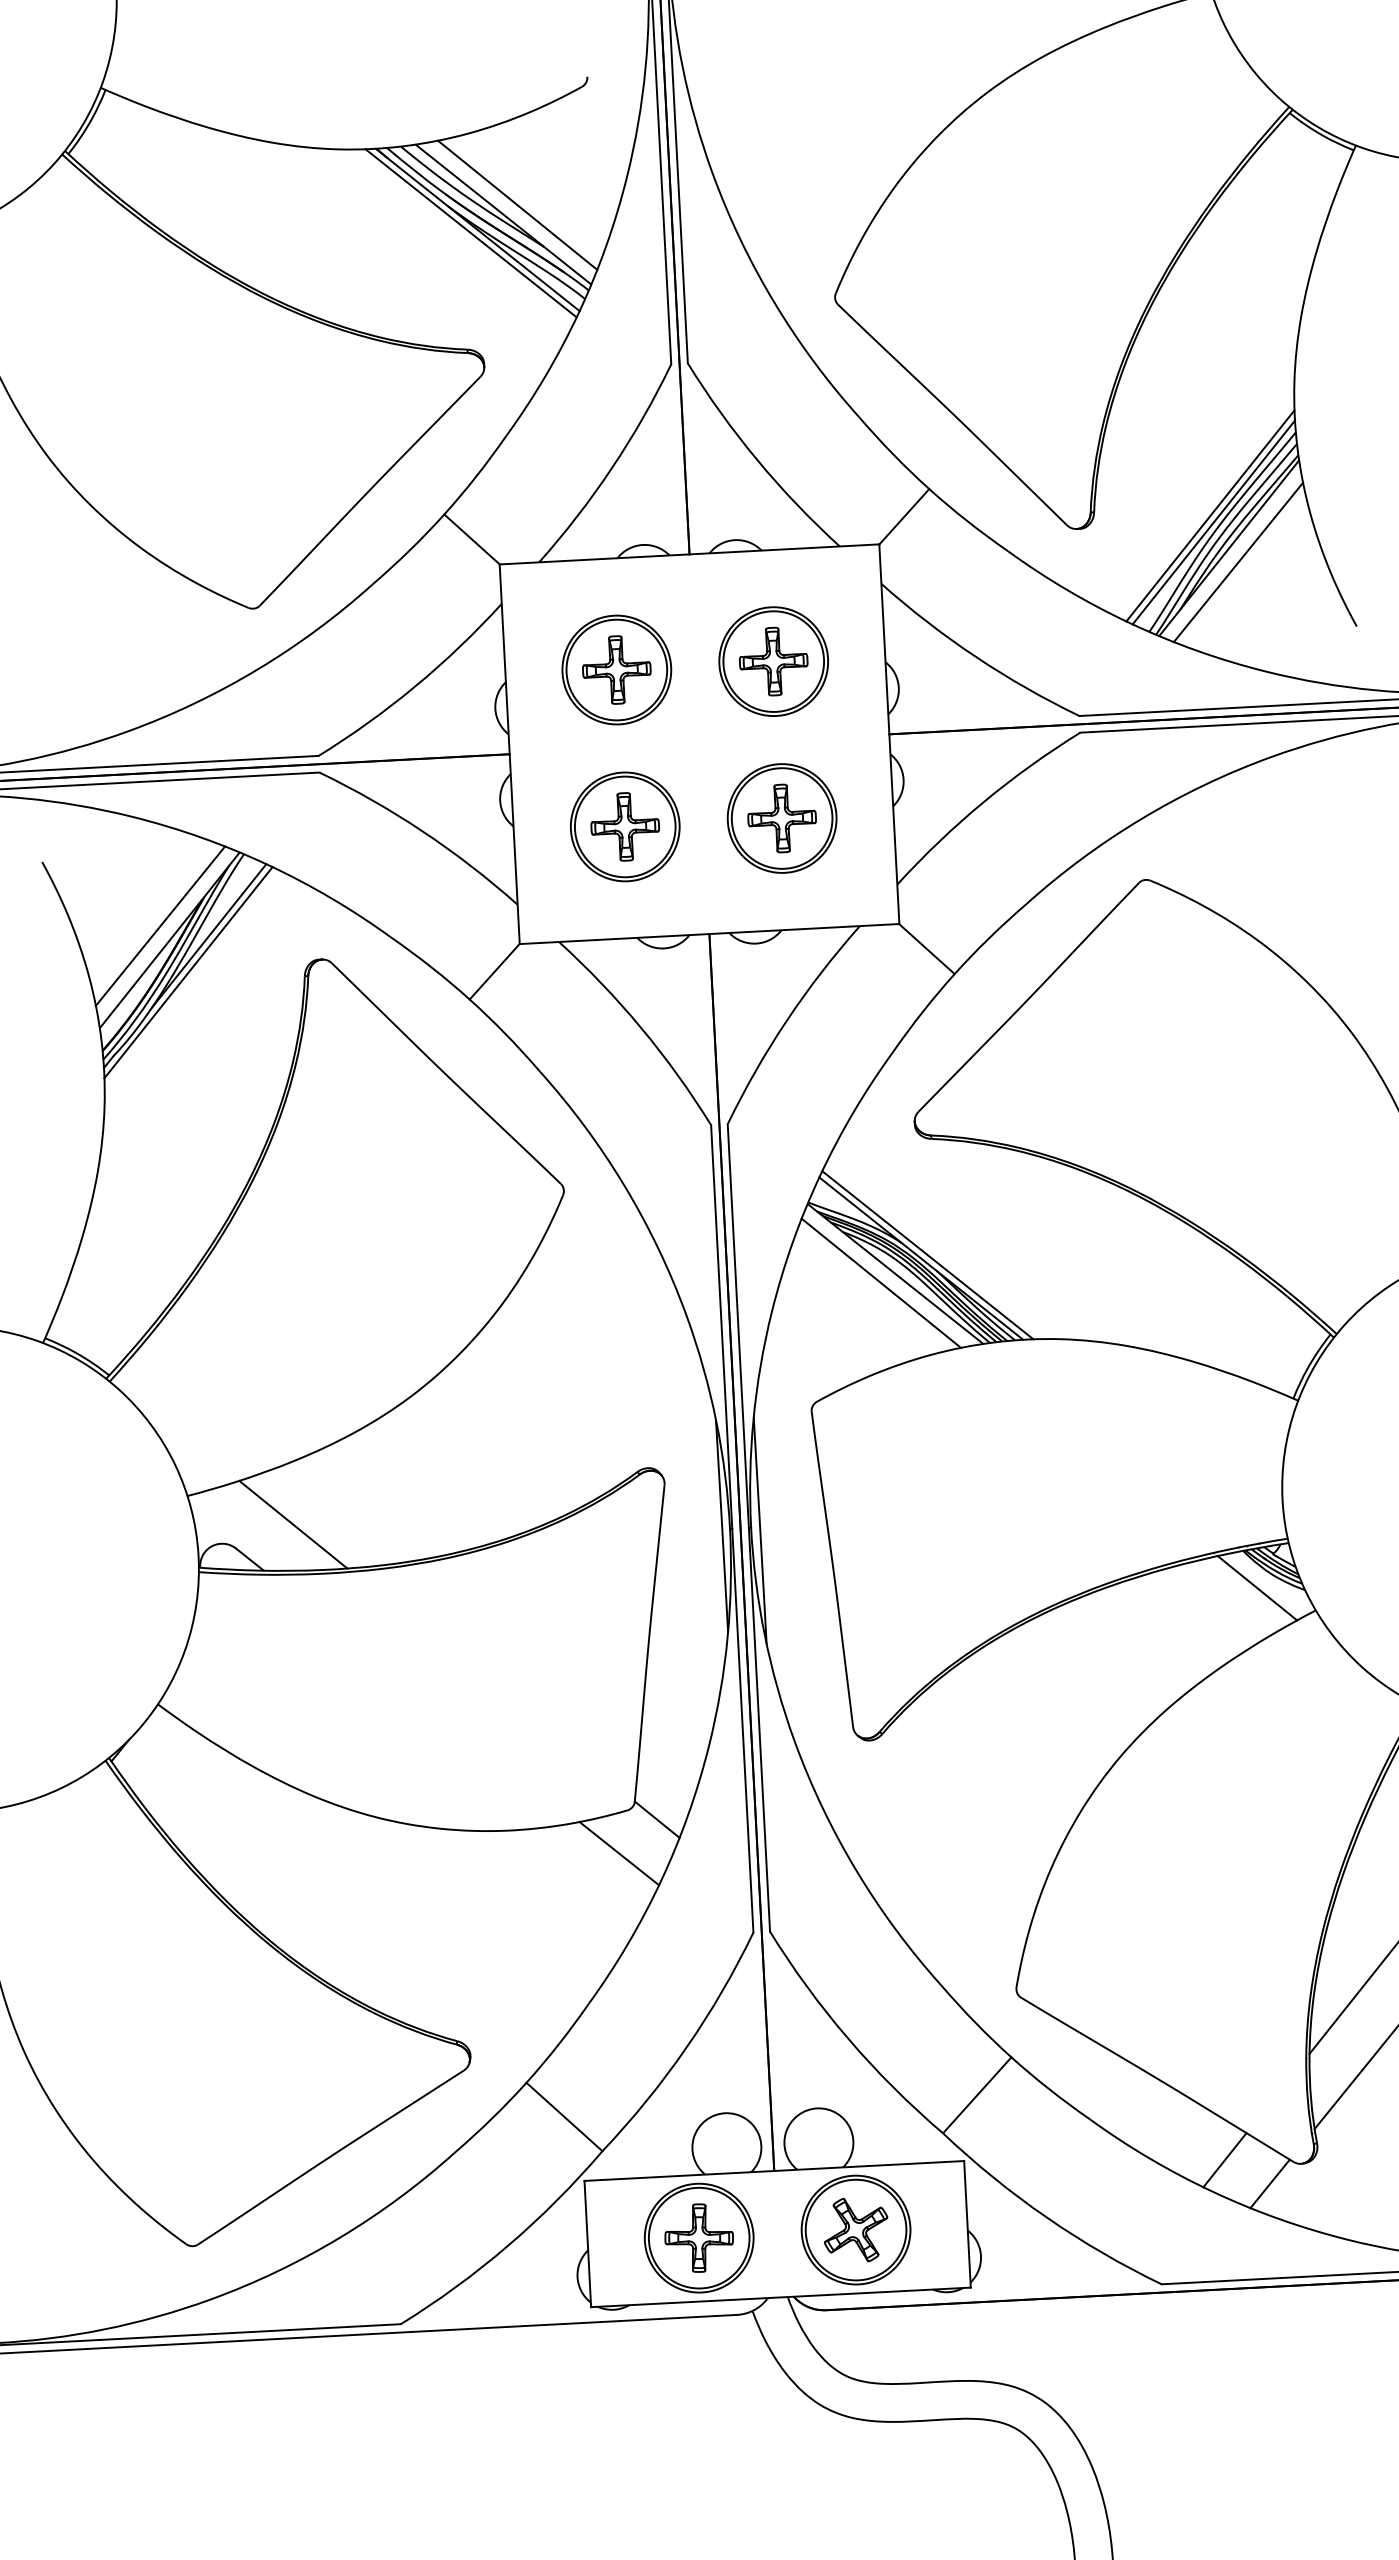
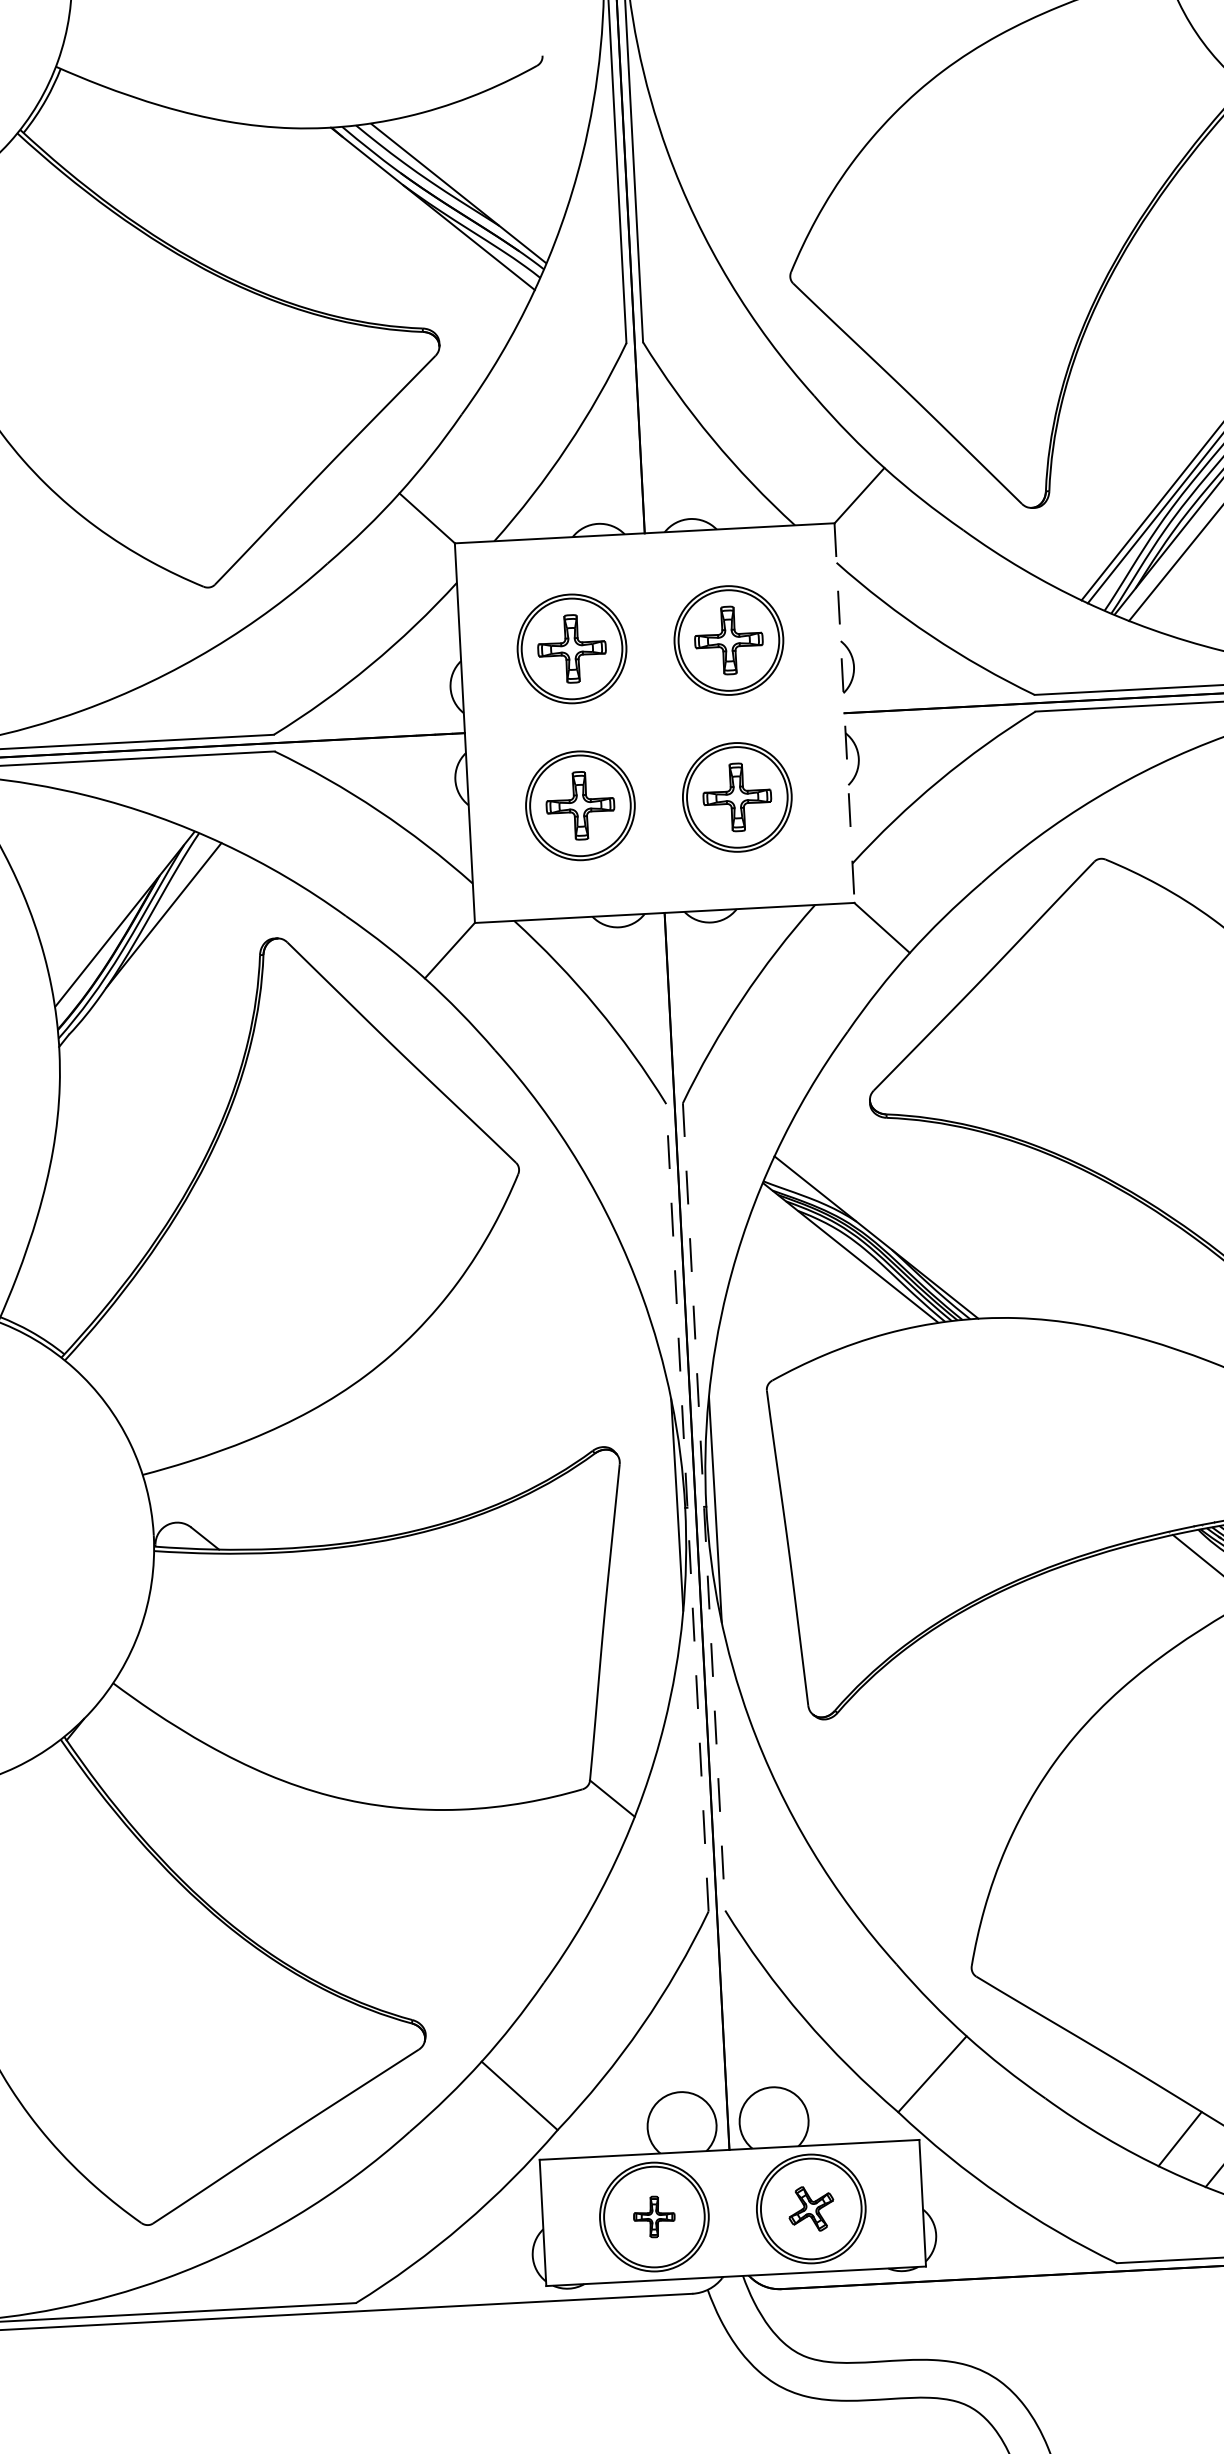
line: (517, 204) -> (472, 183), removed
line: (470, 233) -> (425, 212), removed
line: (889, 734) -> (844, 713), solid -> dashed
line: (160, 925) -> (115, 904), removed
line: (188, 972) -> (143, 951), removed
line: (927, 1255) -> (882, 1234), removed
line: (880, 1282) -> (835, 1261), removed
line: (293, 1524) -> (248, 1503), removed
line: (732, 1528) -> (687, 1507), solid -> dashed
line: (748, 1528) -> (703, 1507), solid -> dashed
line: (619, 1853) -> (574, 1832), removed
part: (856, 2229) -> (811, 2208), size x0.7
part: (698, 2237) -> (653, 2216), size x0.6

